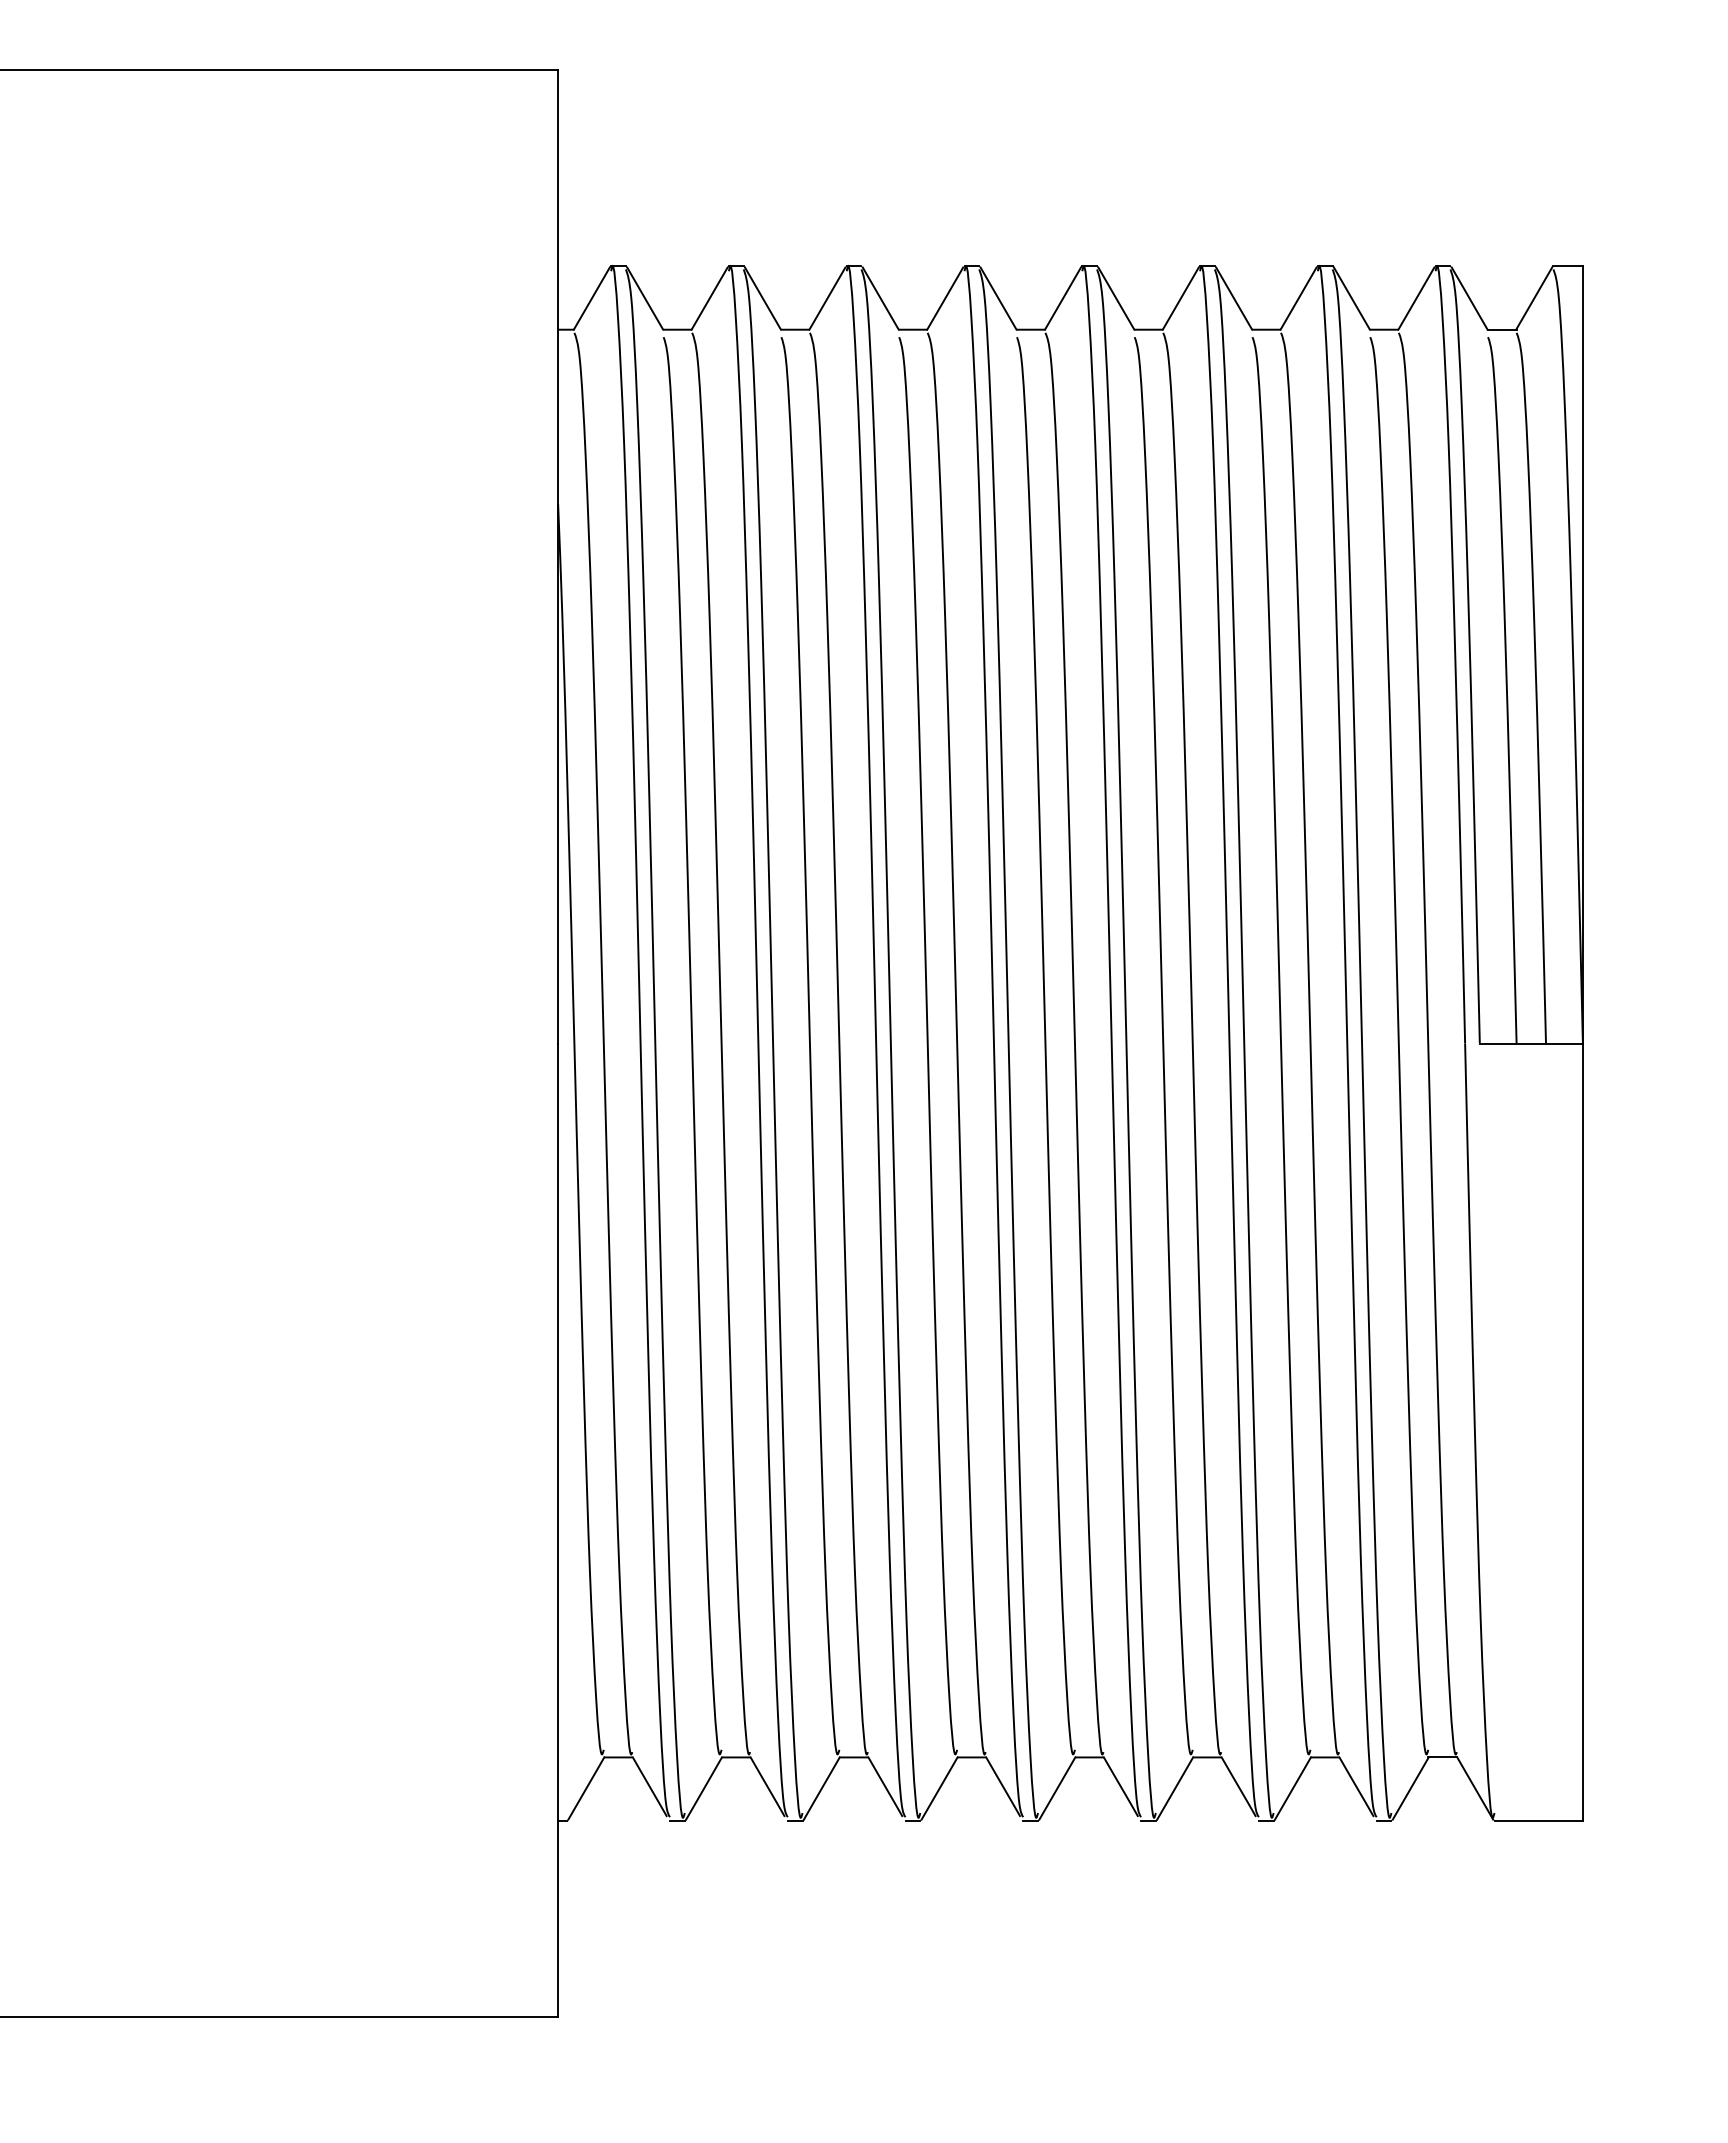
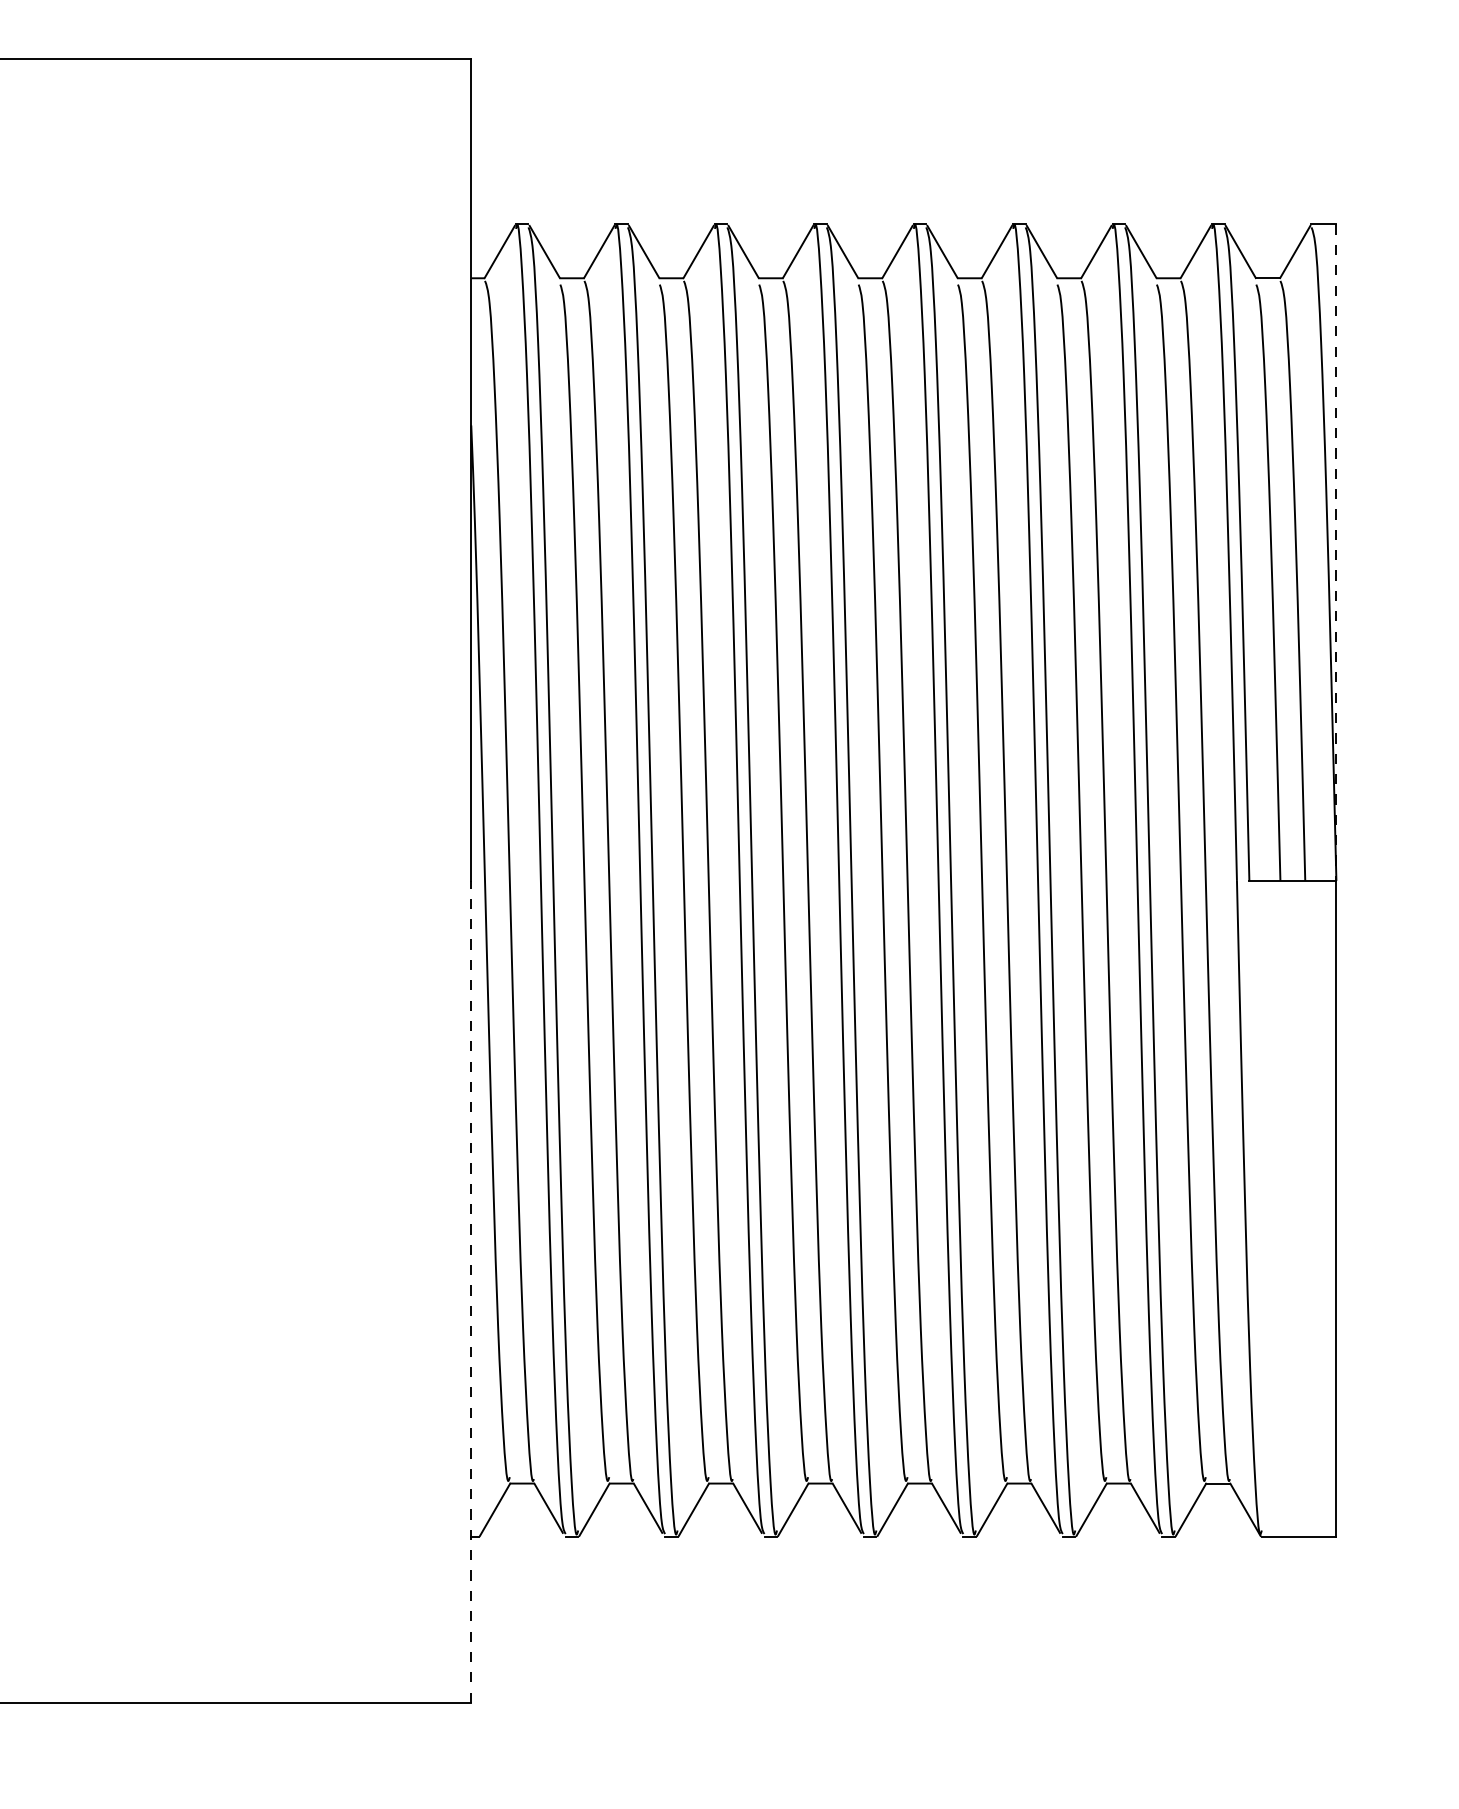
line: (1582, 654) -> (1336, 552), solid -> dashed
line: (558, 1530) -> (471, 1291), solid -> dashed

